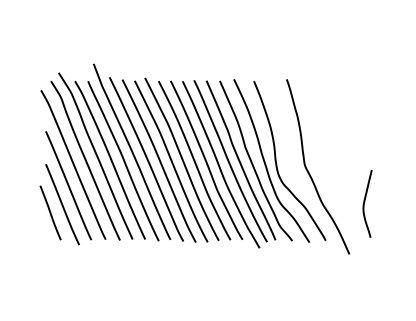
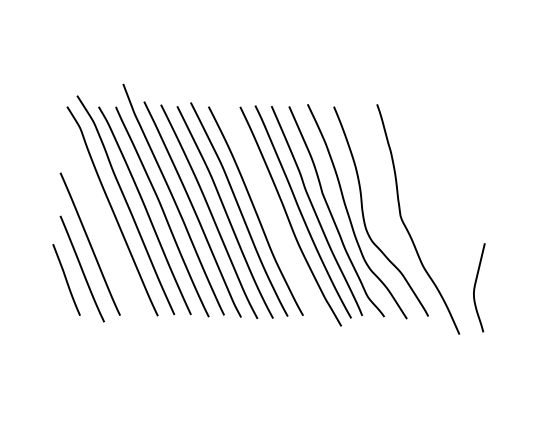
curve: (206, 159) -> (271, 209), removed
curve: (73, 164) -> (96, 216), removed
curve: (365, 201) -> (476, 284), moved

